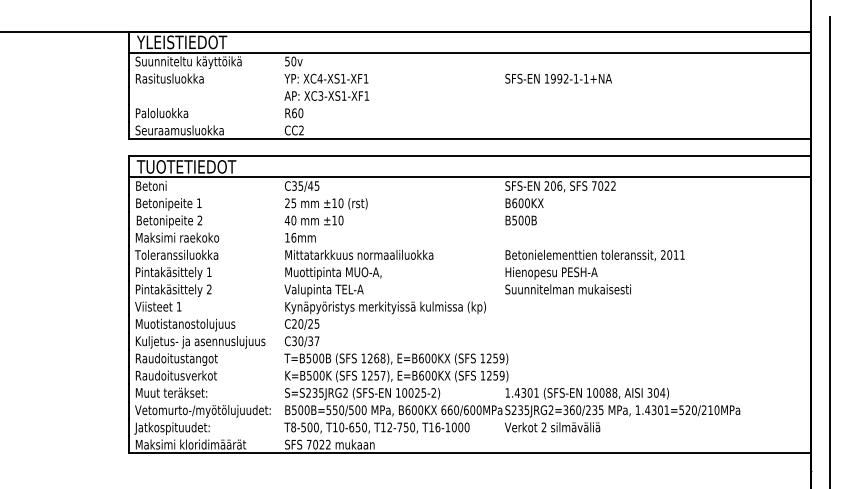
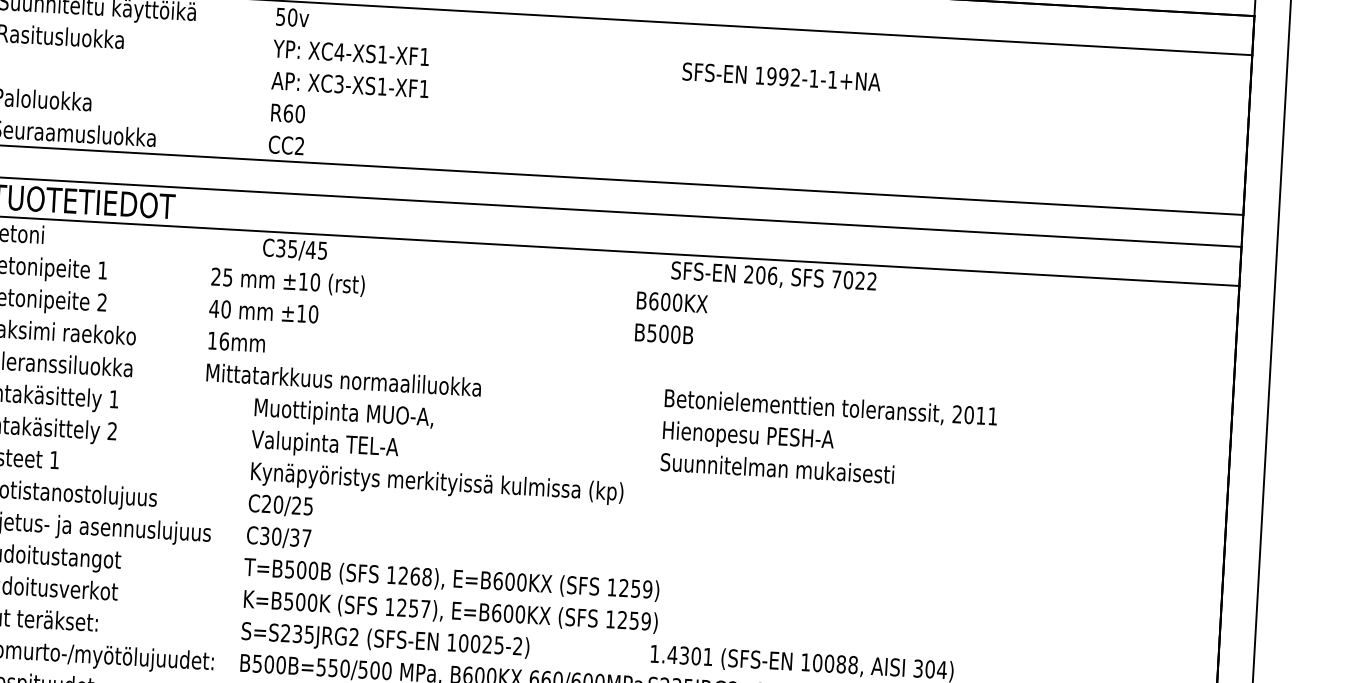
text: (524, 211) -> (671, 317), moved
text: (358, 228) -> (345, 330), moved

